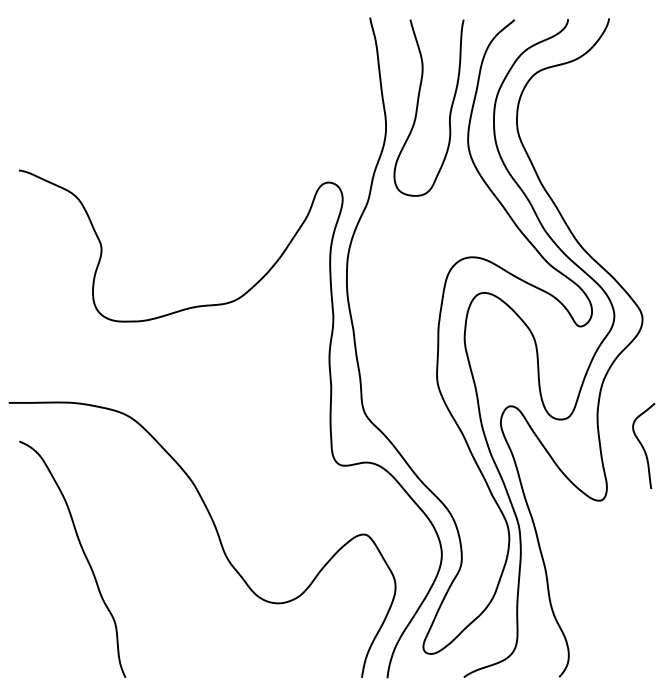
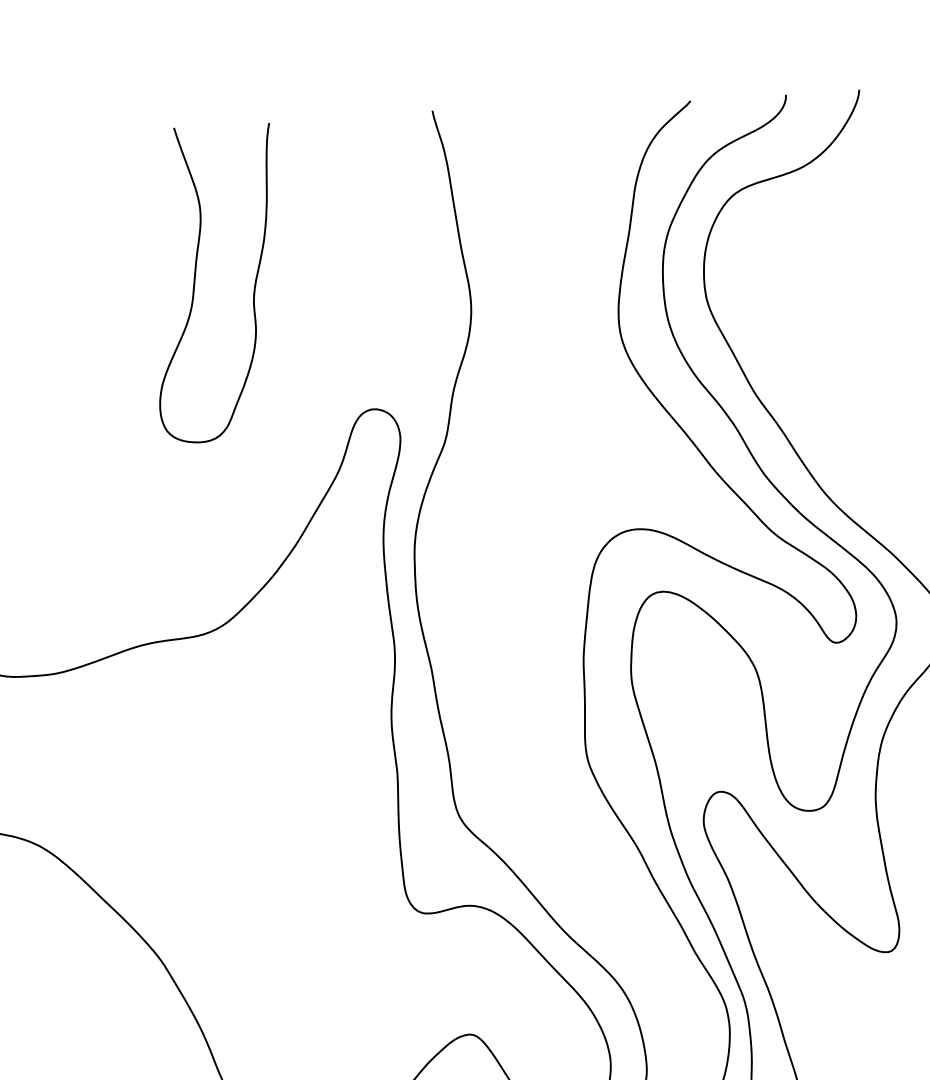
curve: (418, 106) -> (196, 282), moved

